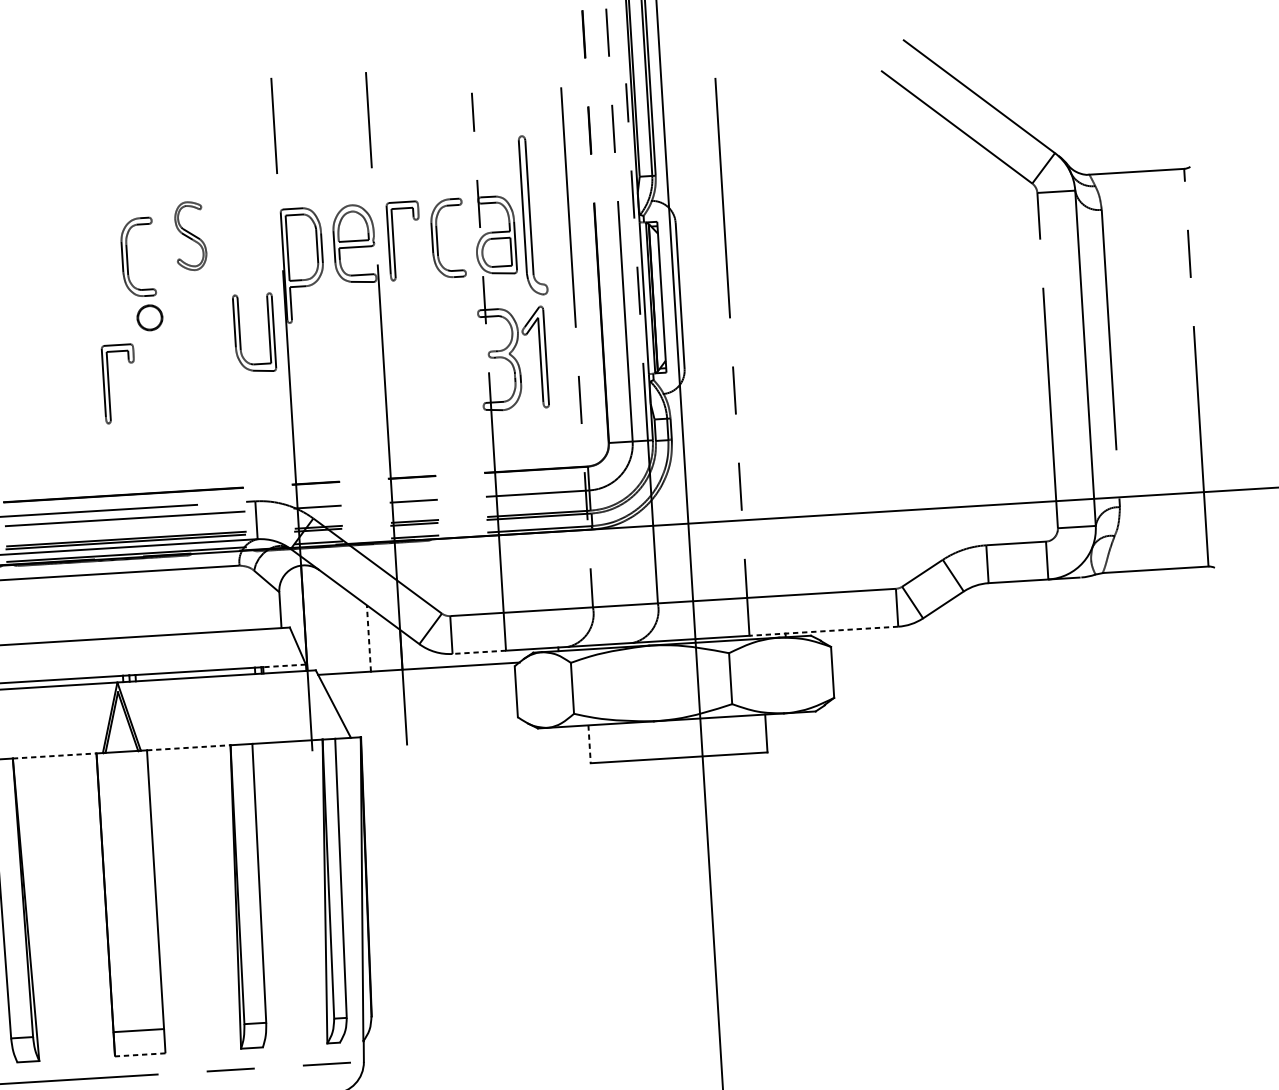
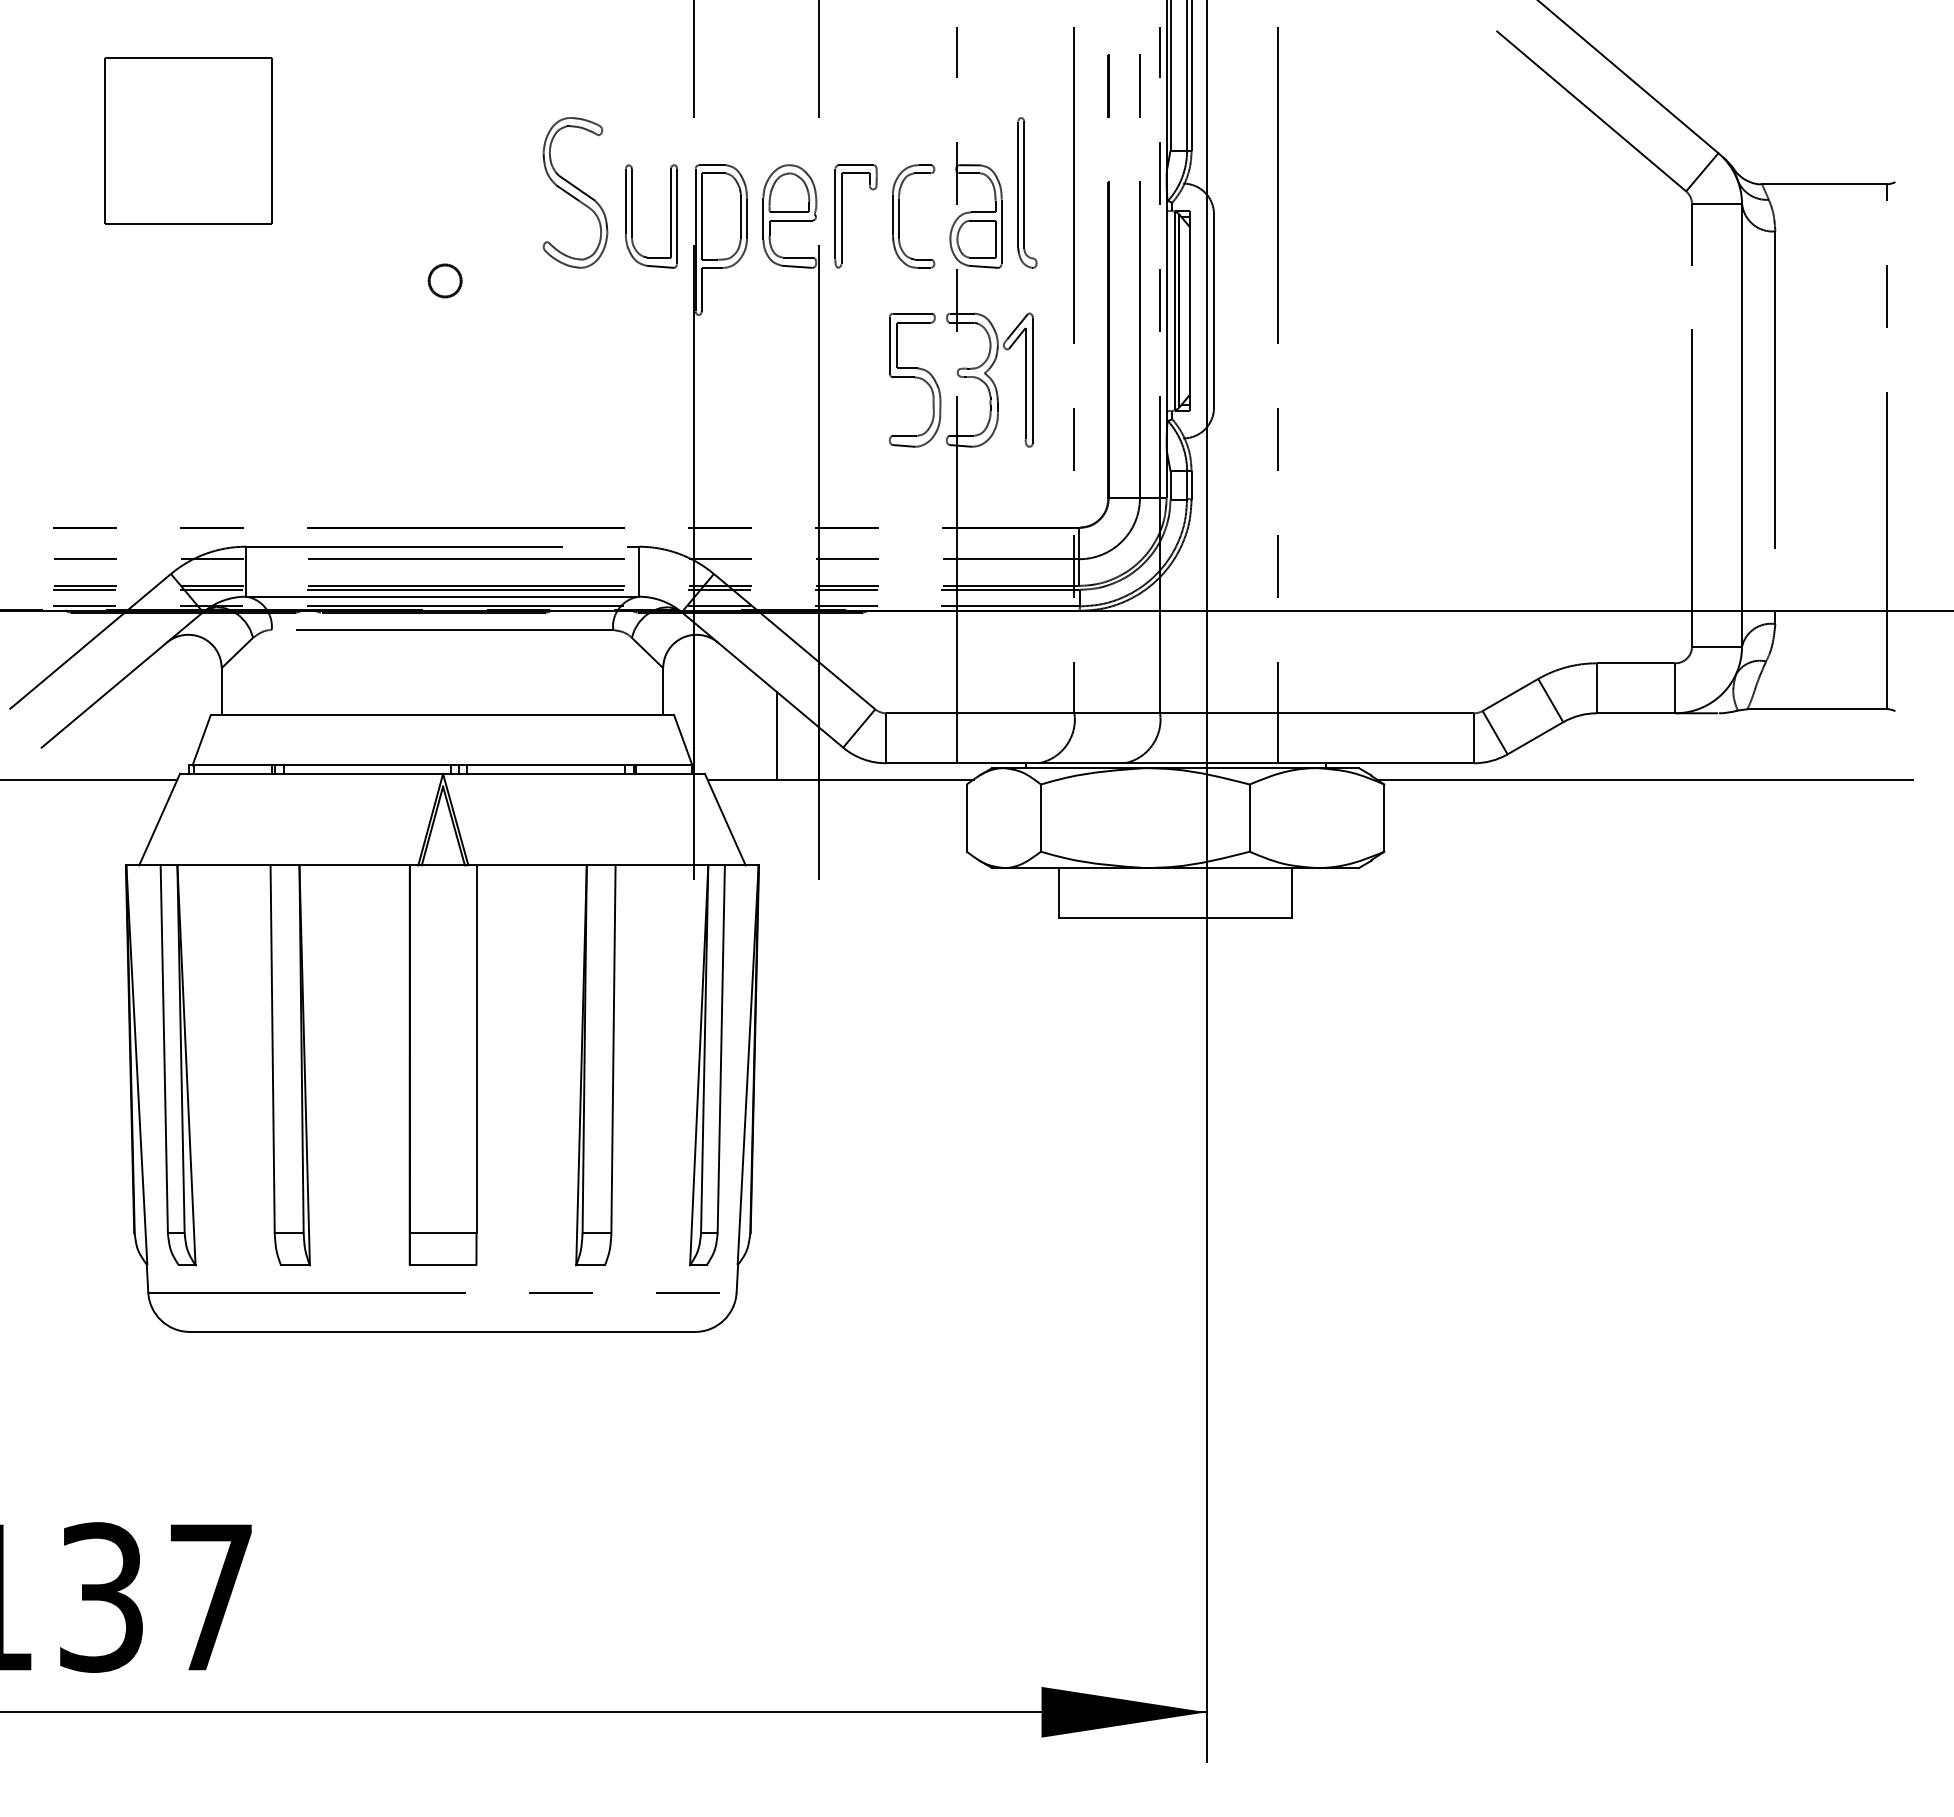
part: (533, 214) -> (1027, 192), size x0.71
part: (190, 235) -> (575, 192), size x1.67
part: (127, 258) -> (490, 216), removed
part: (149, 317) -> (444, 280), moved
part: (240, 334) -> (632, 216), moved
part: (456, 361) -> (914, 379), added
part: (109, 384) -> (456, 381), removed
line: (823, 631) -> (1375, 763), dashed -> solid
line: (1027, 631) -> (1644, 779), added
line: (369, 638) -> (777, 736), dashed -> solid
line: (478, 652) -> (920, 763), dashed -> solid
line: (284, 665) -> (663, 765), dashed -> solid
line: (589, 744) -> (1058, 893), dashed -> solid
line: (189, 747) -> (532, 865), dashed -> solid
line: (55, 756) -> (355, 865), dashed -> solid
line: (139, 1055) -> (442, 1265), dashed -> solid

